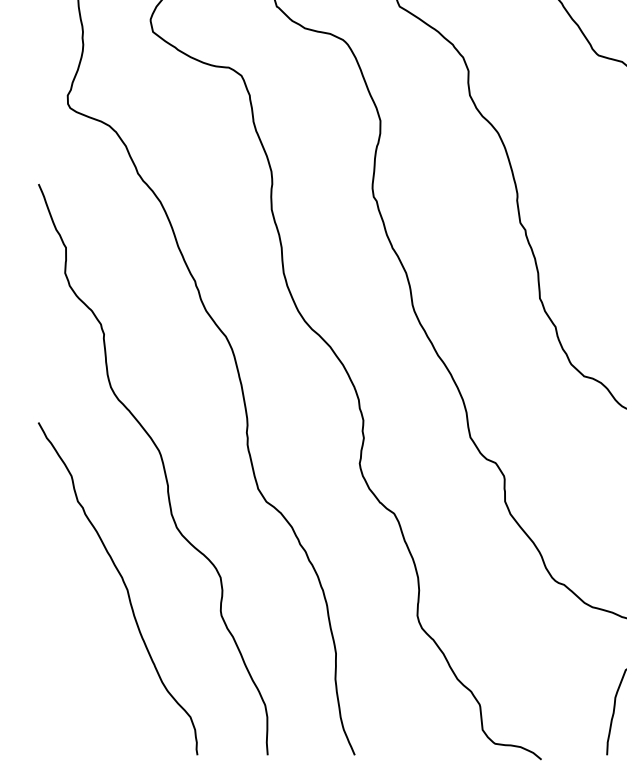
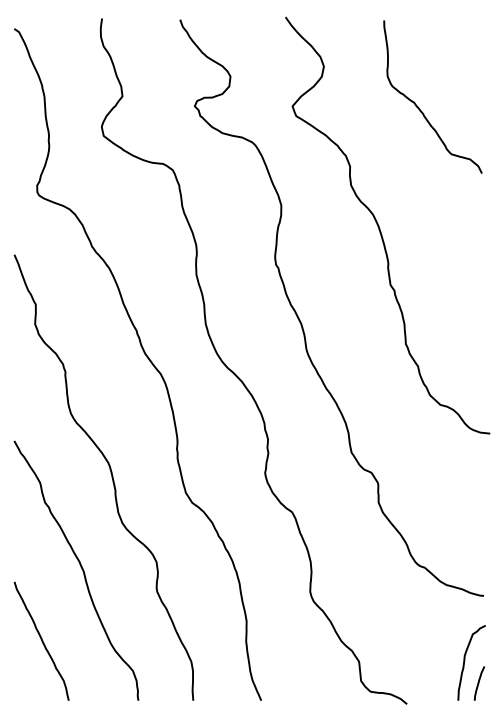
curve: (73, 678) -> (41, 640), added

